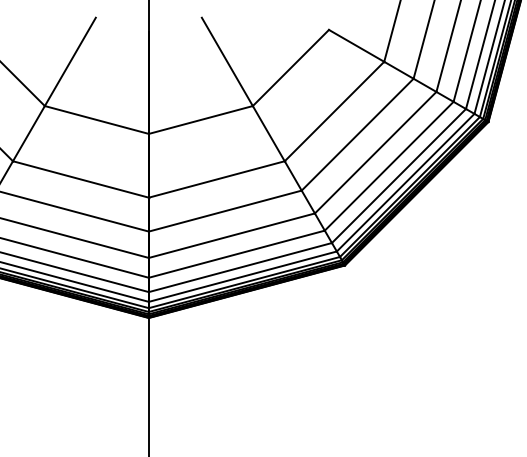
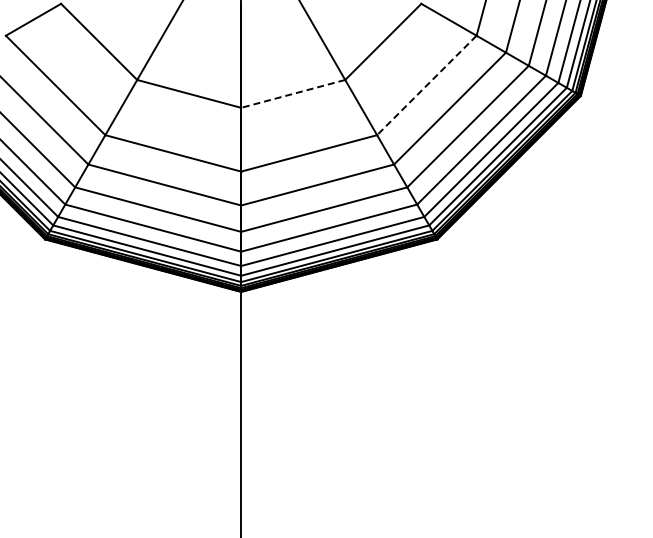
line: (334, 111) -> (426, 85), solid -> dashed
line: (201, 119) -> (293, 93), solid -> dashed

